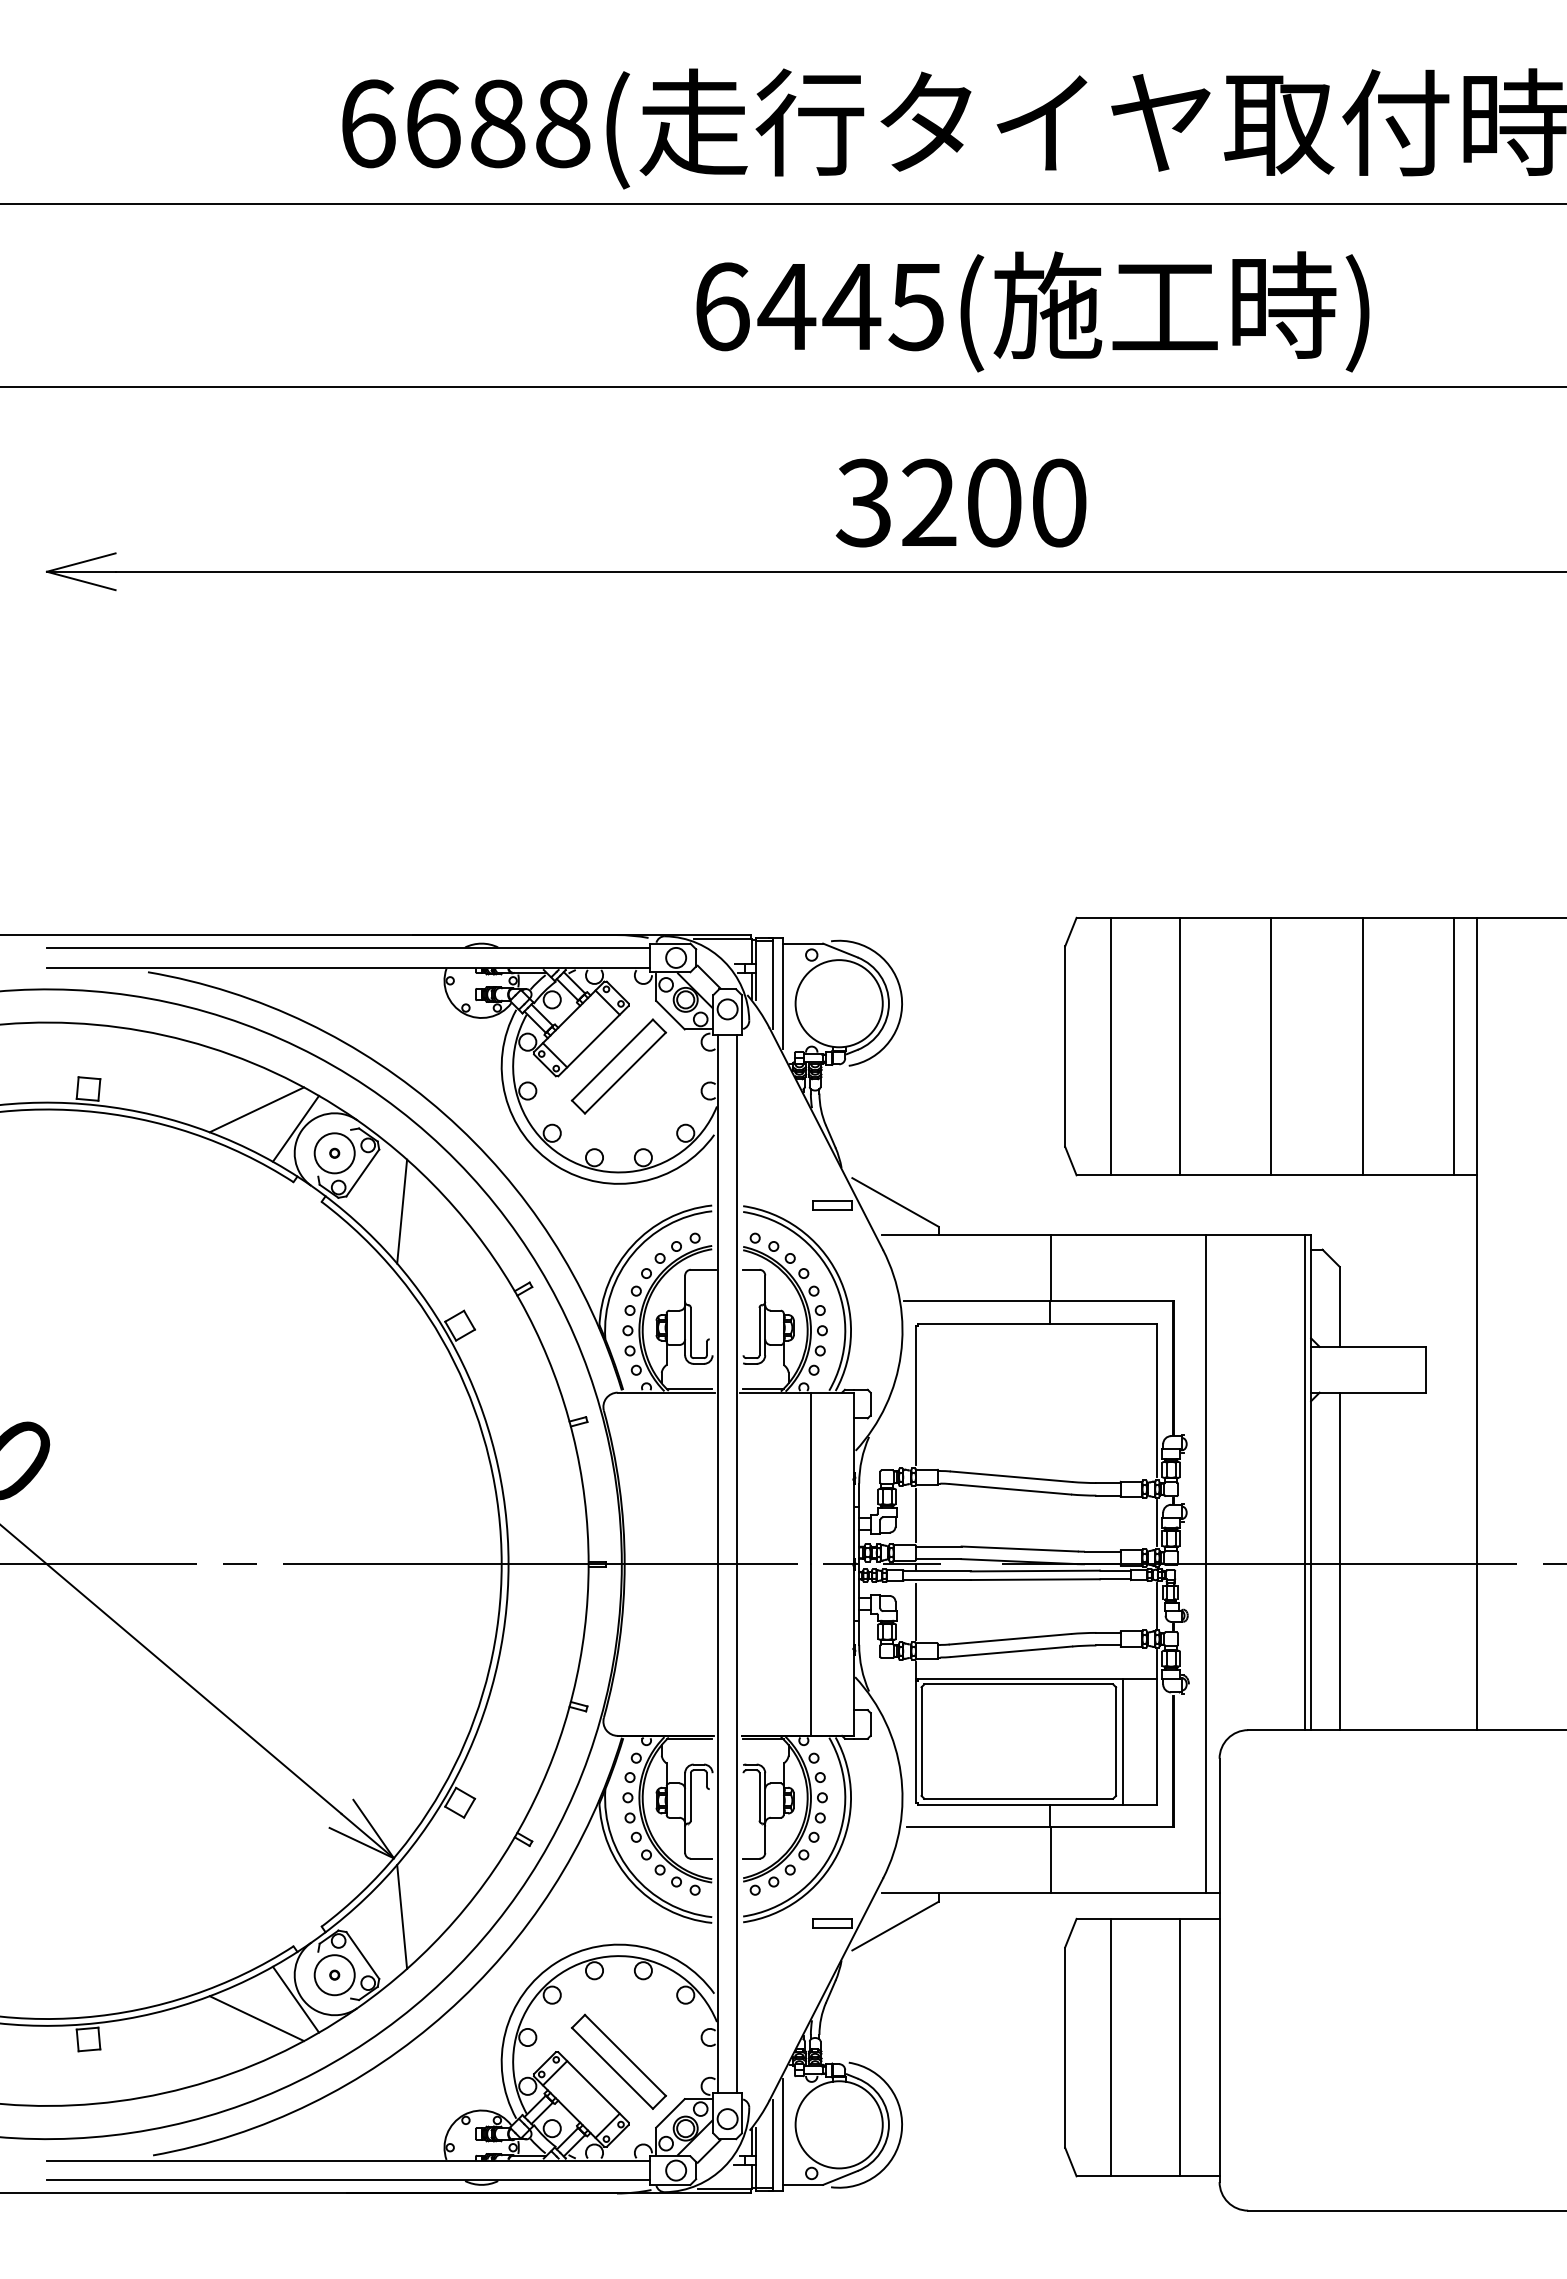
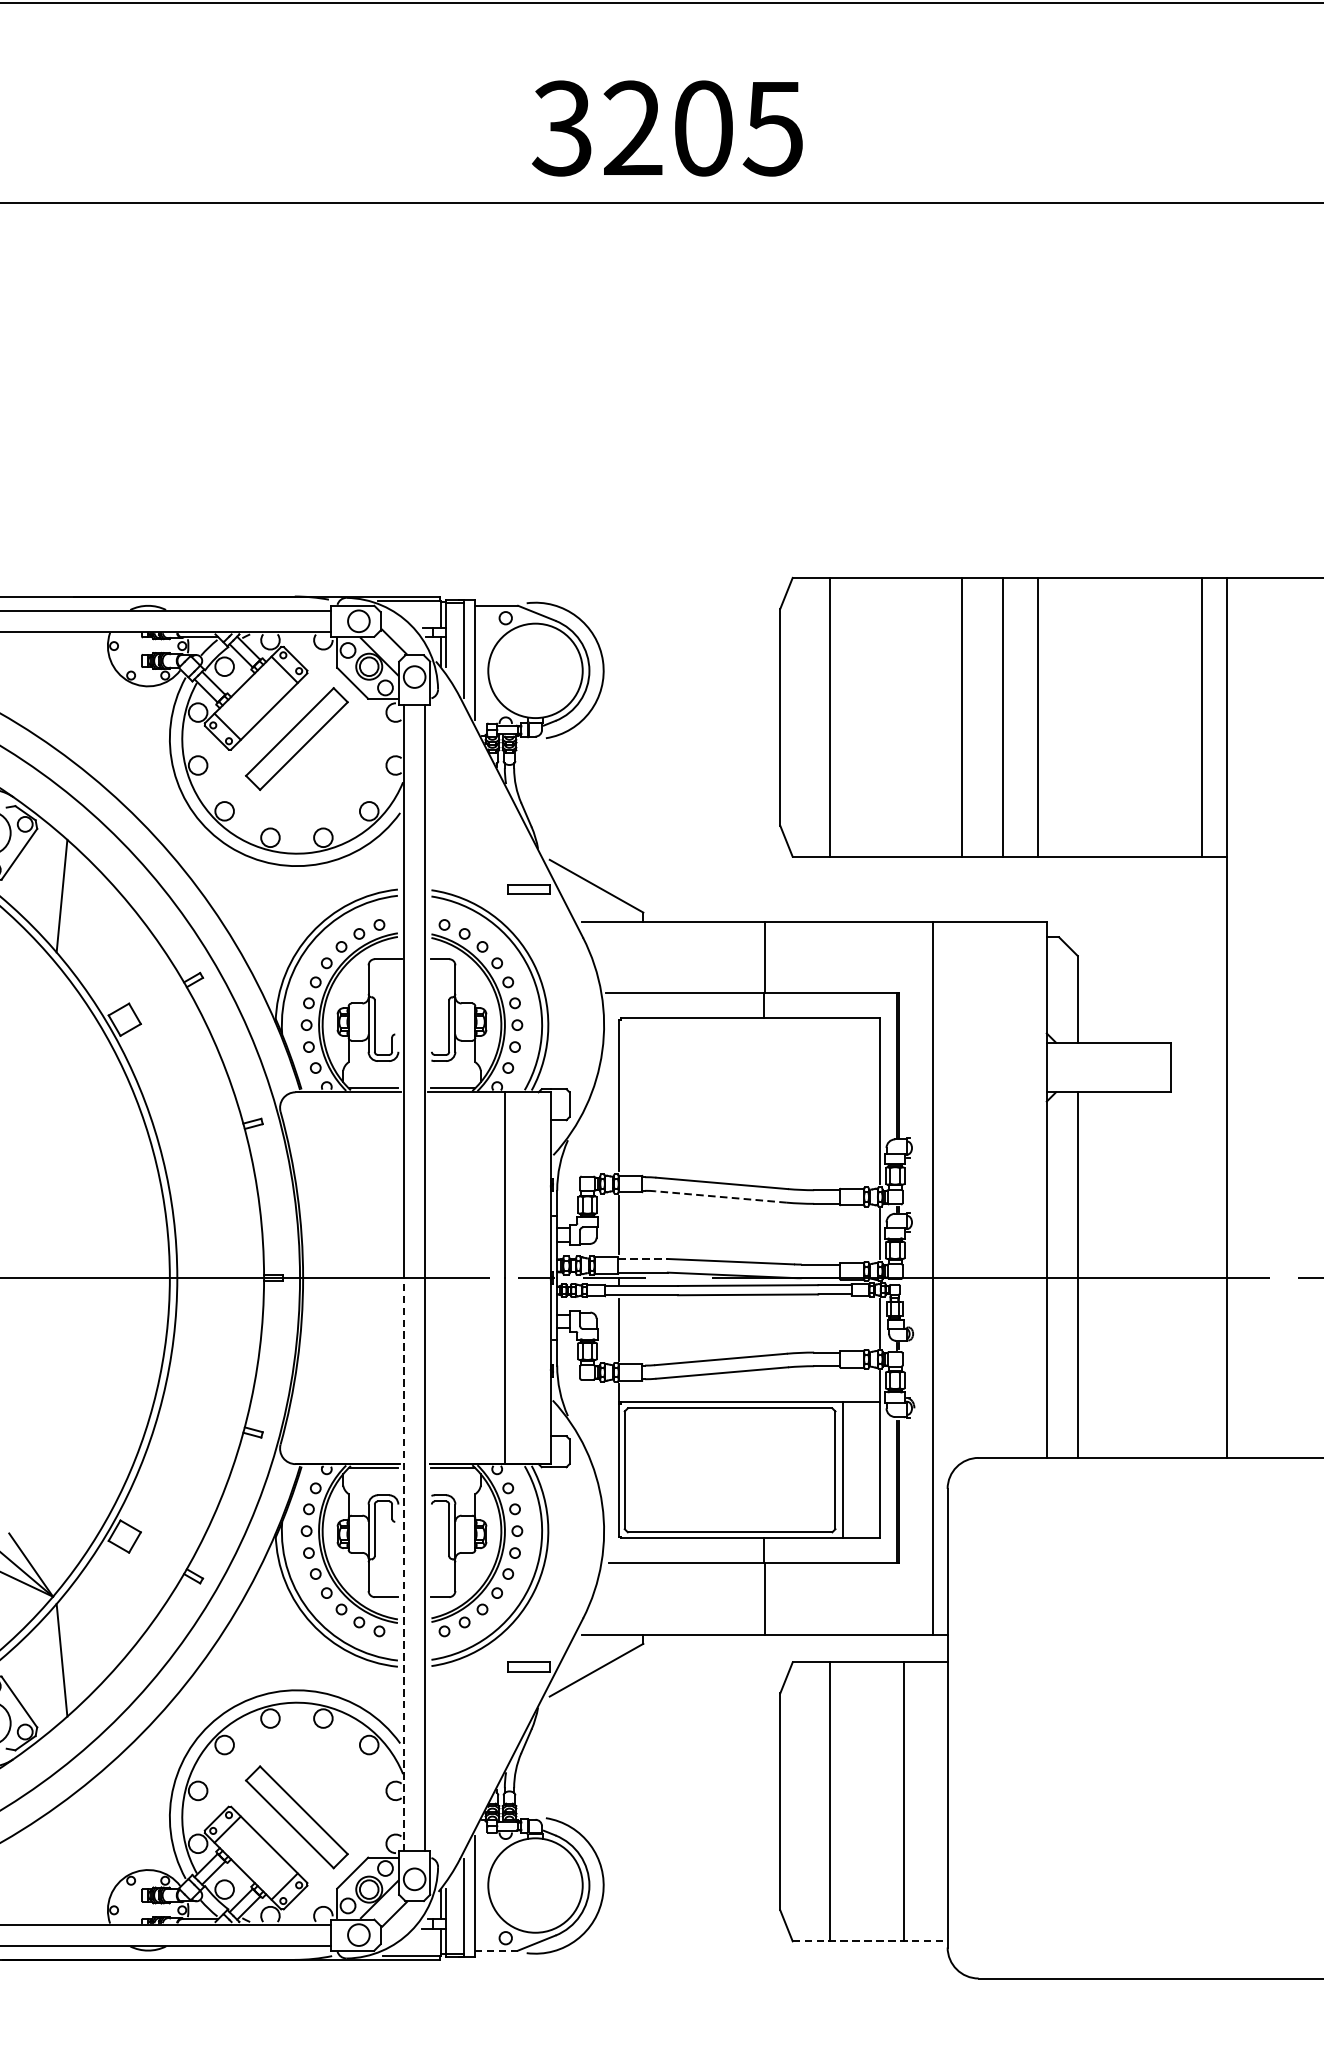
text: (1058, 502) -> (773, 127), 3200 -> 3205
line: (1179, 1046) -> (961, 717), moved
line: (1362, 1046) -> (1037, 717), moved
line: (1305, 1482) -> (1040, 1189), removed
line: (1010, 1489) -> (721, 1197), solid -> dashed
line: (939, 1546) -> (644, 1258), solid -> dashed
line: (717, 1828) -> (403, 1564), solid -> dashed
line: (1148, 2176) -> (870, 1941), solid -> dashed
line: (803, 2184) -> (496, 1950), solid -> dashed

